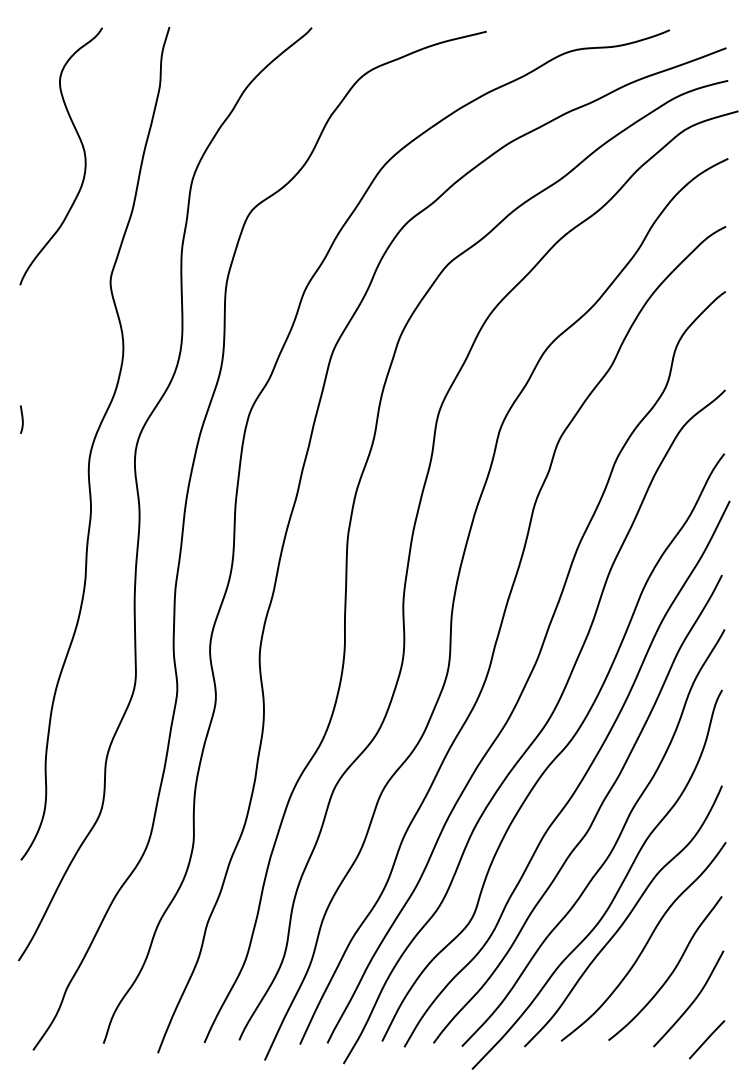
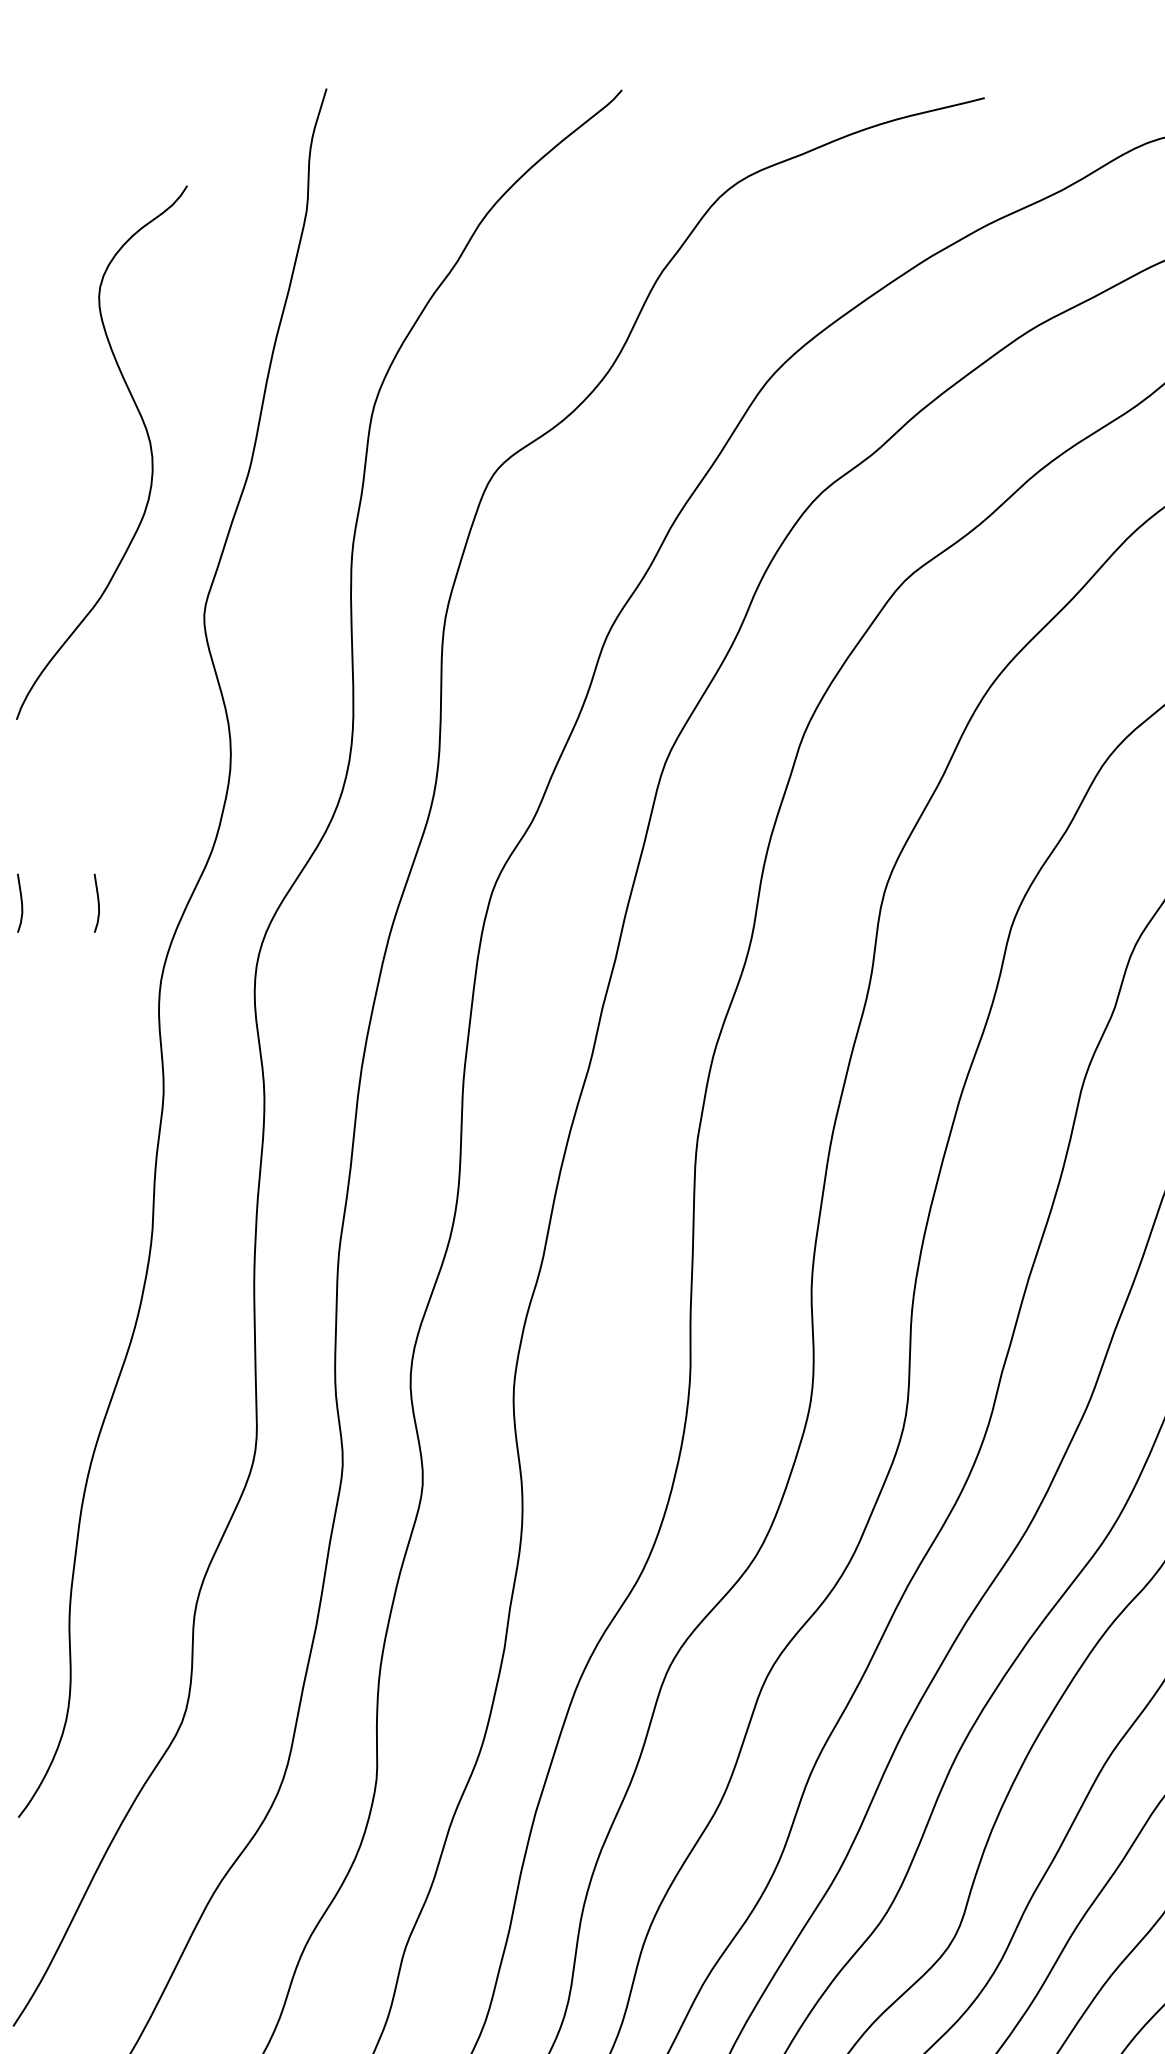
curve: (83, 153) -> (148, 446), moved
curve: (58, 419) -> (96, 902), added

